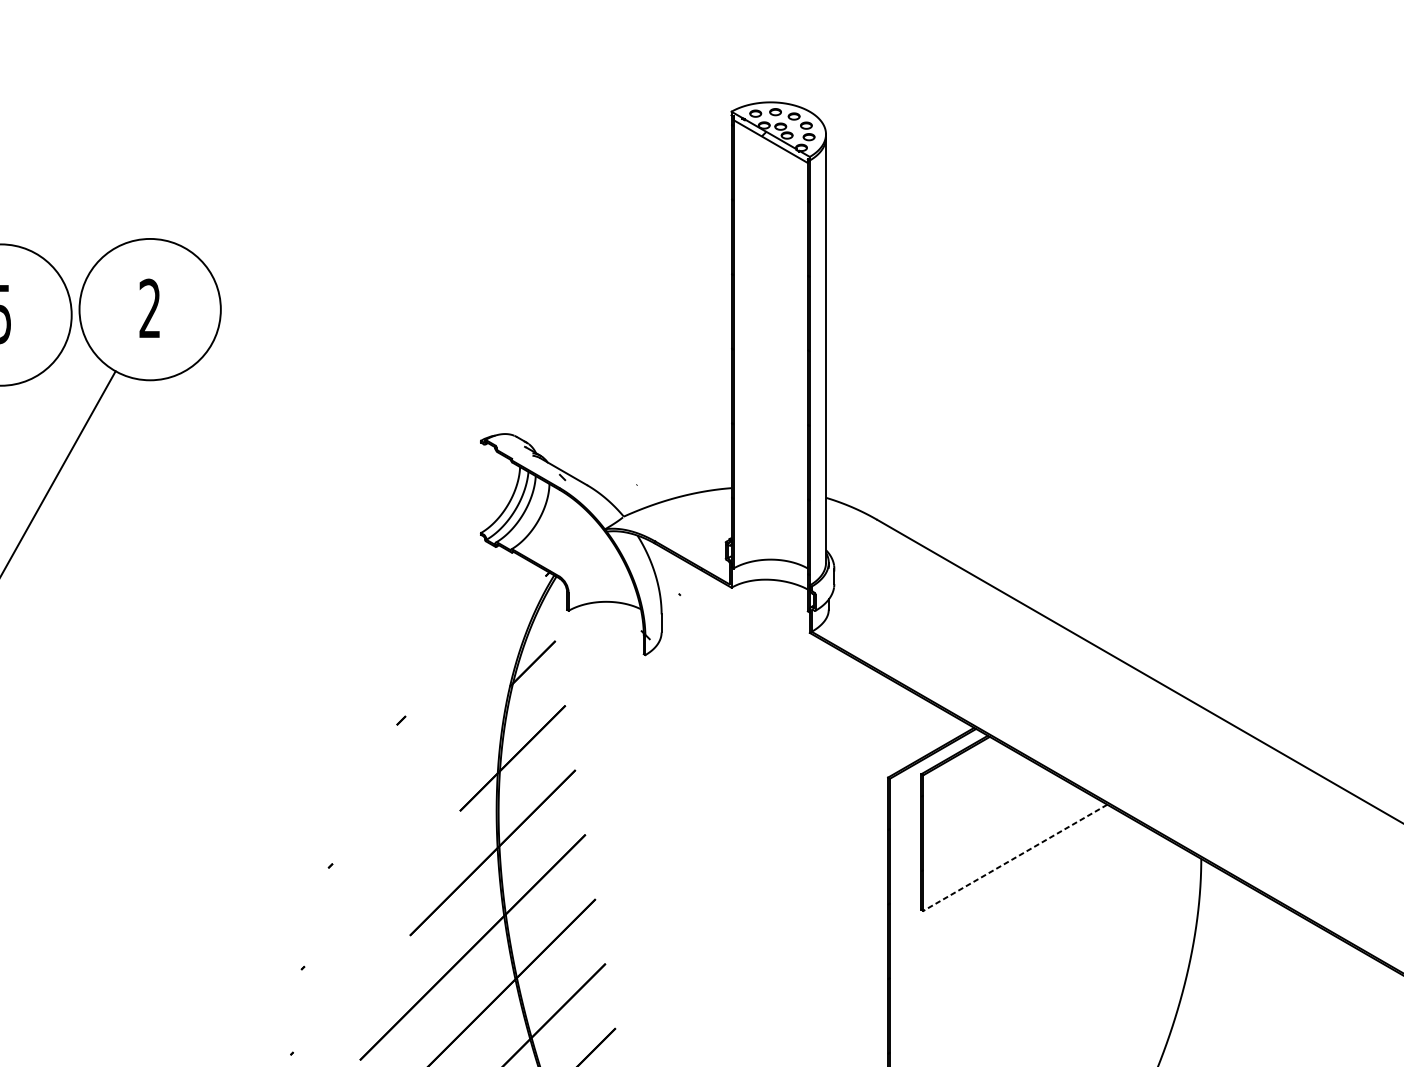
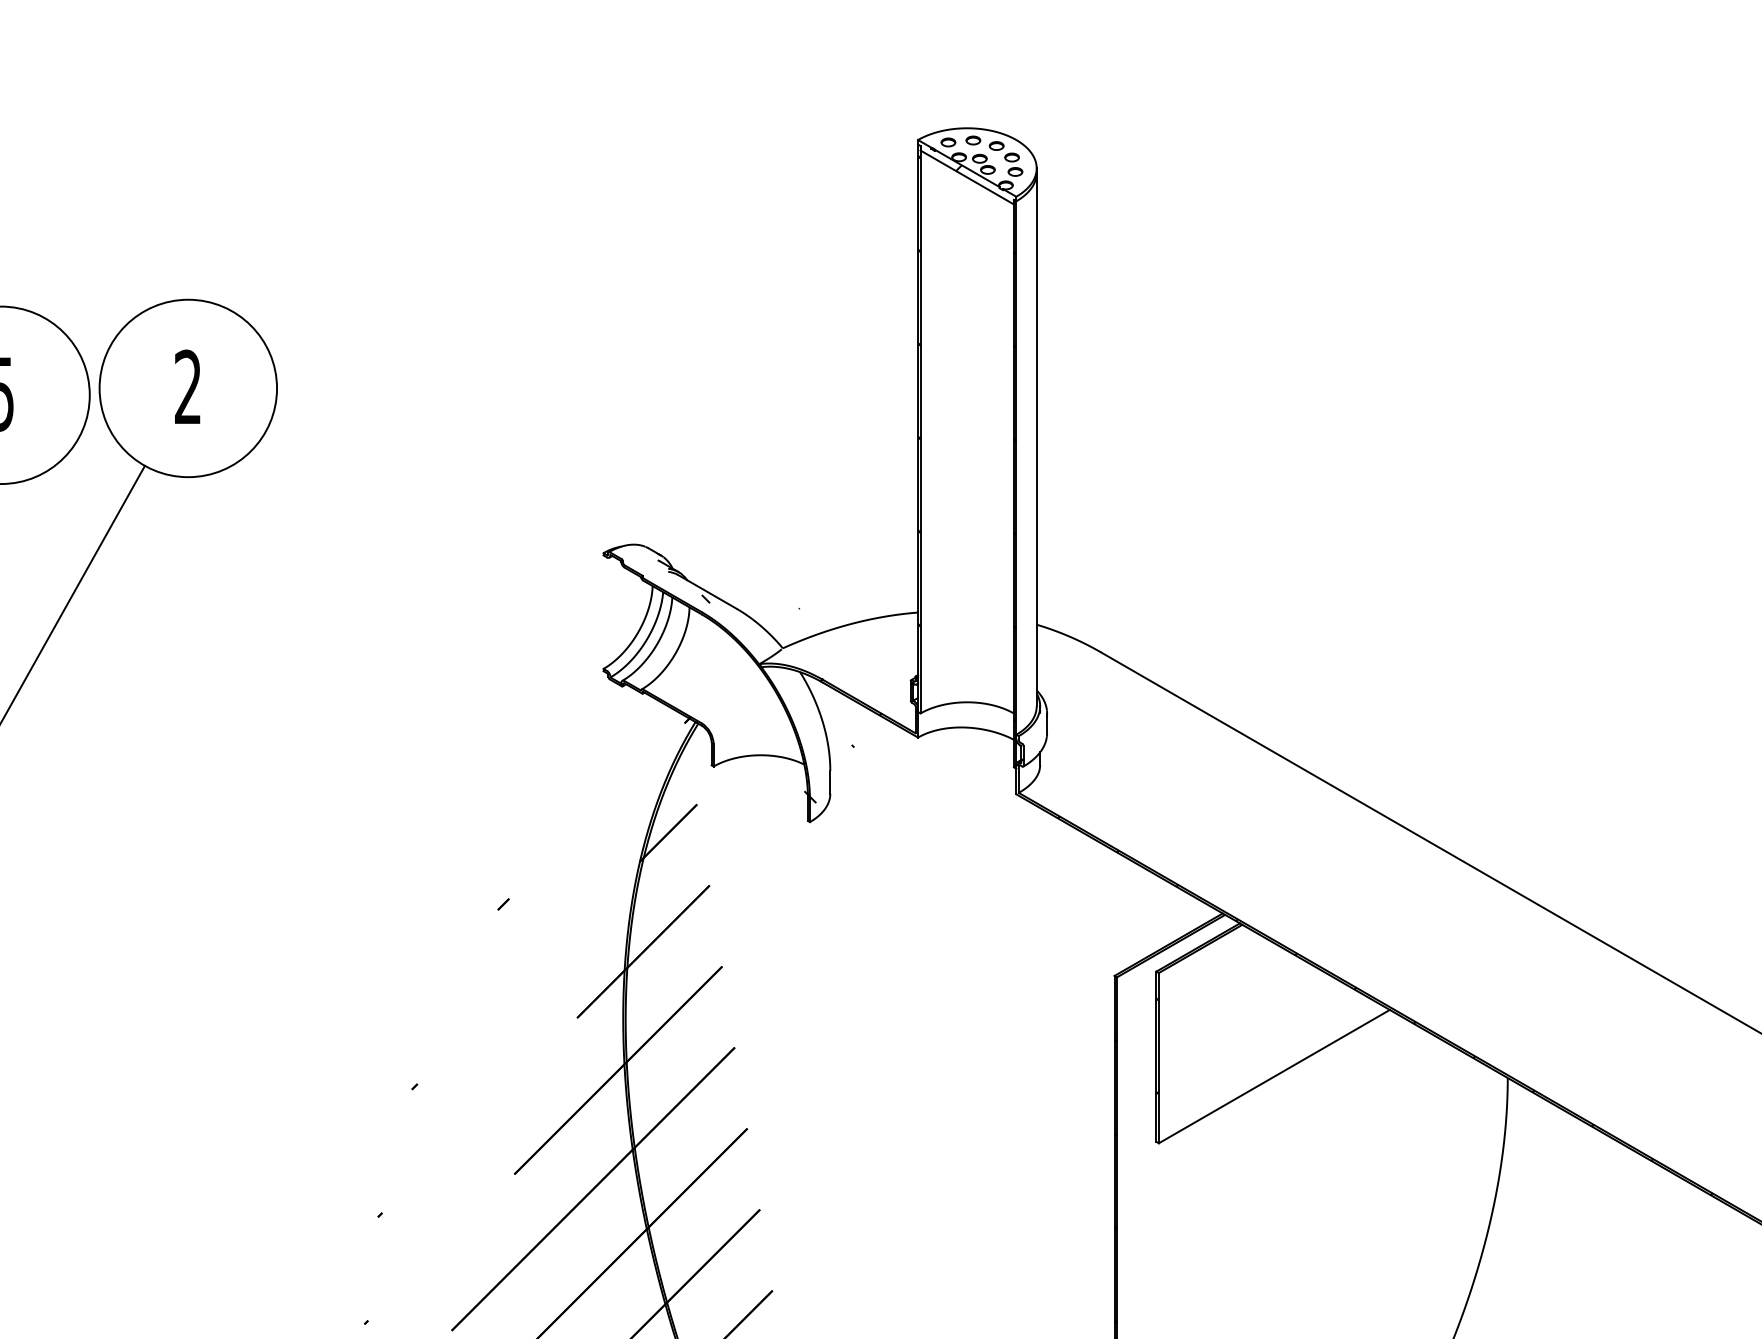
hatch: (1087, 778) -> (1364, 976), added
line: (1014, 857) -> (1273, 1076), dashed -> solid

